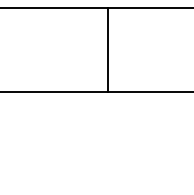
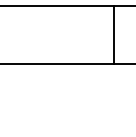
line: (109, 49) -> (114, 34), moved

